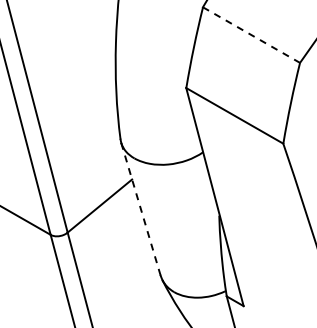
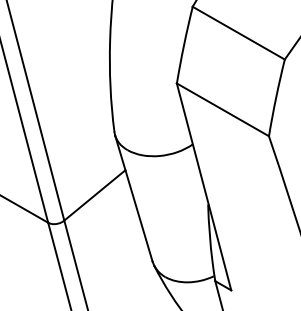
line: (251, 35) -> (238, 33), dashed -> solid
line: (141, 209) -> (134, 198), dashed -> solid

